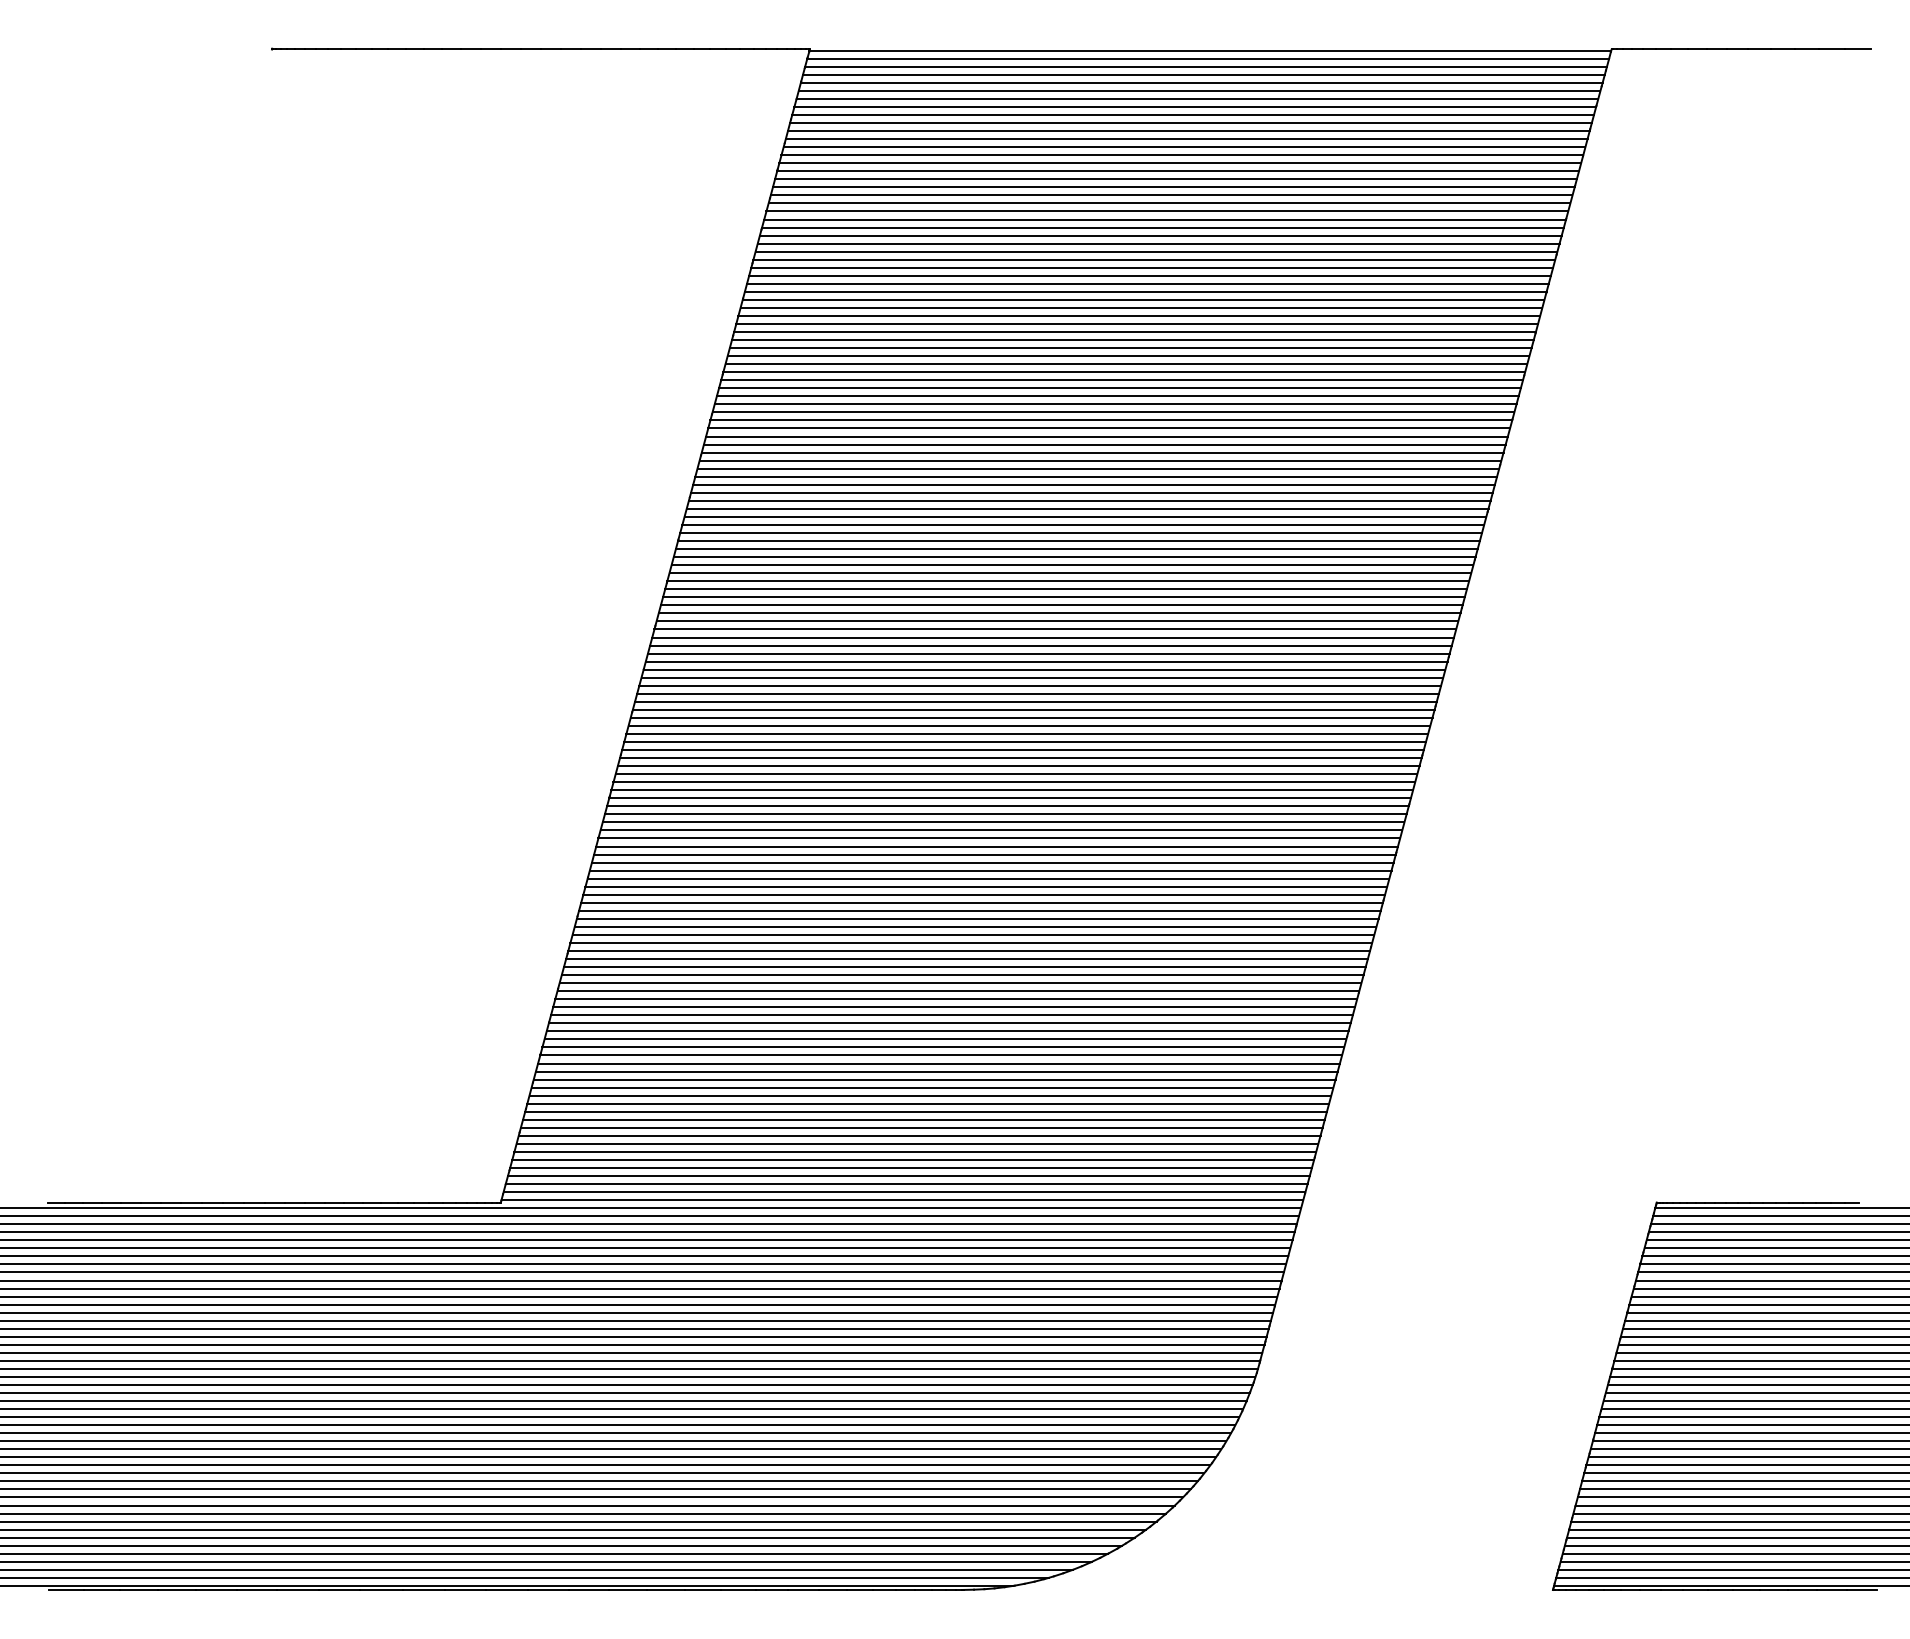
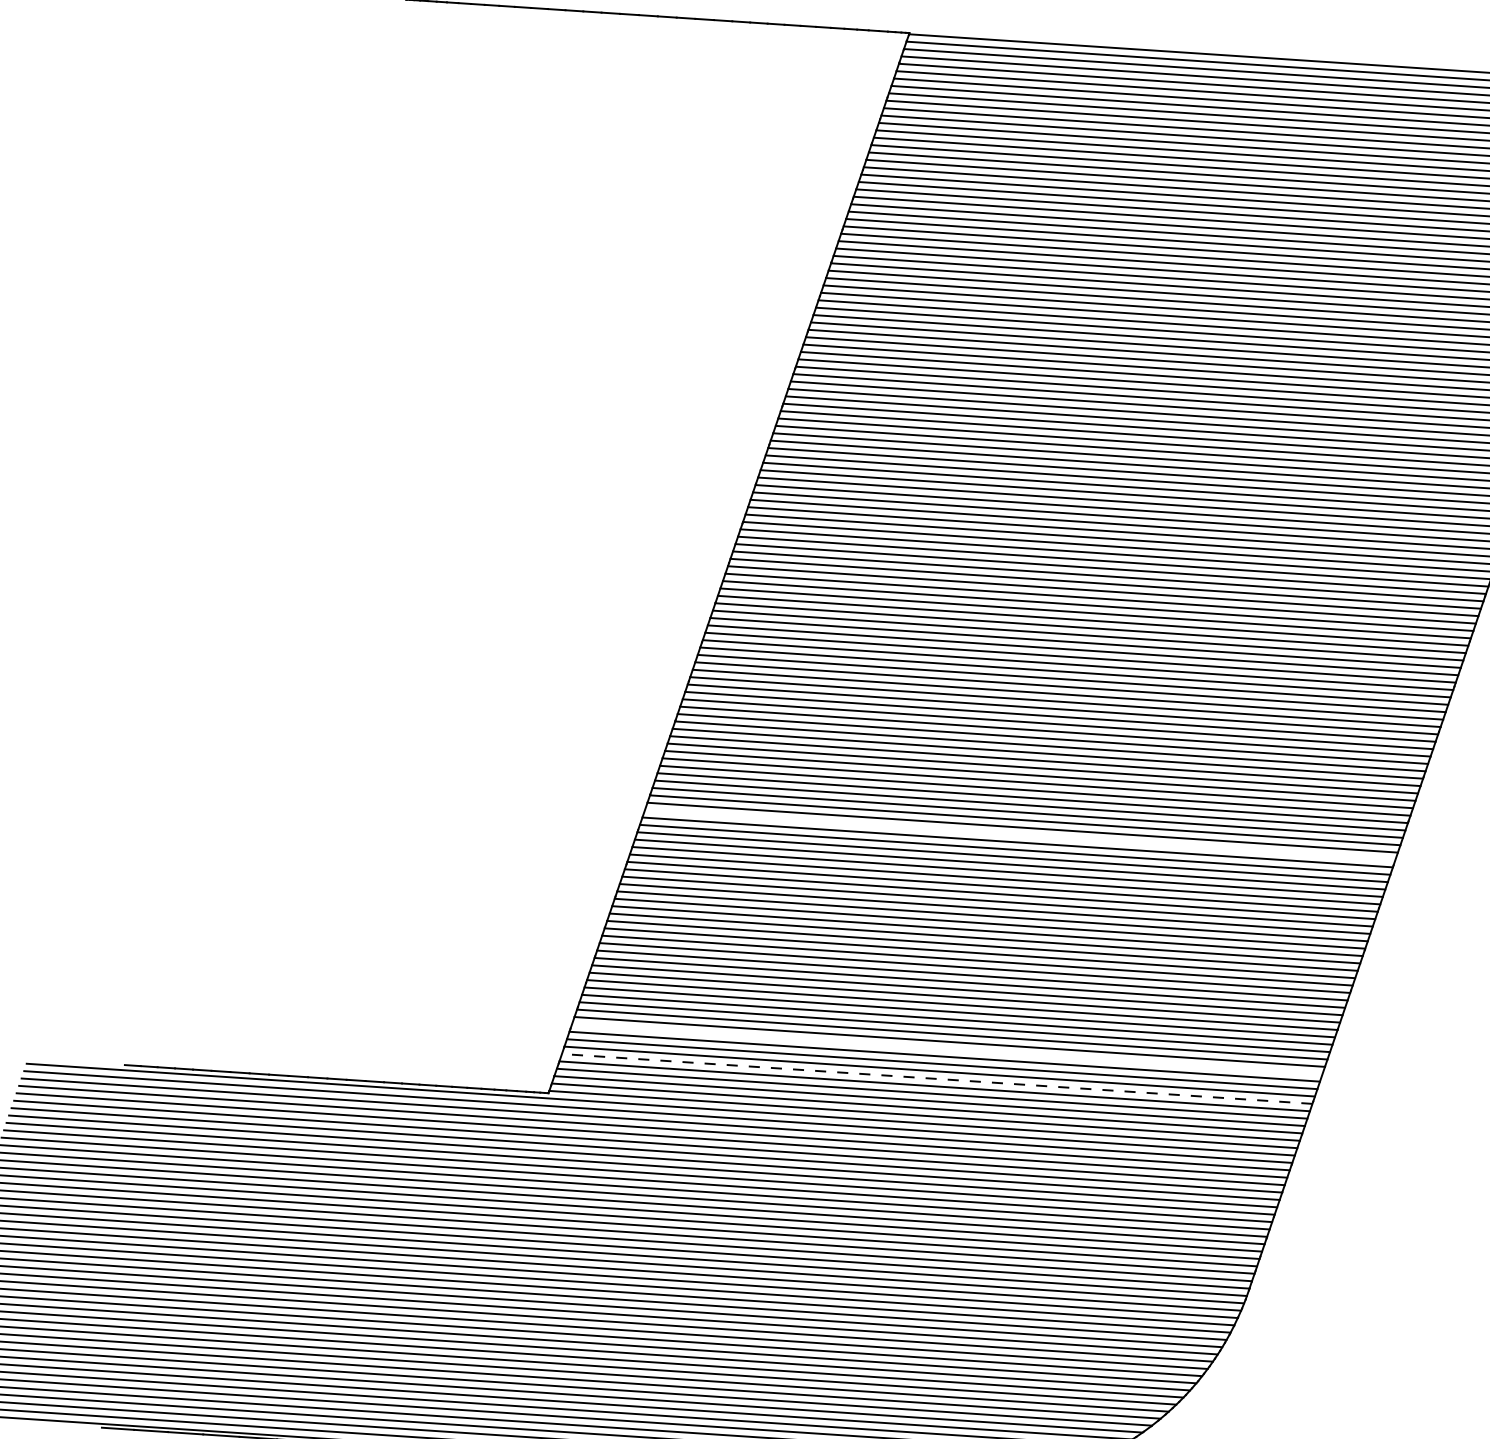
line: (984, 894) -> (1020, 834), removed
line: (921, 1127) -> (946, 1049), removed
line: (913, 1159) -> (937, 1078), solid -> dashed

